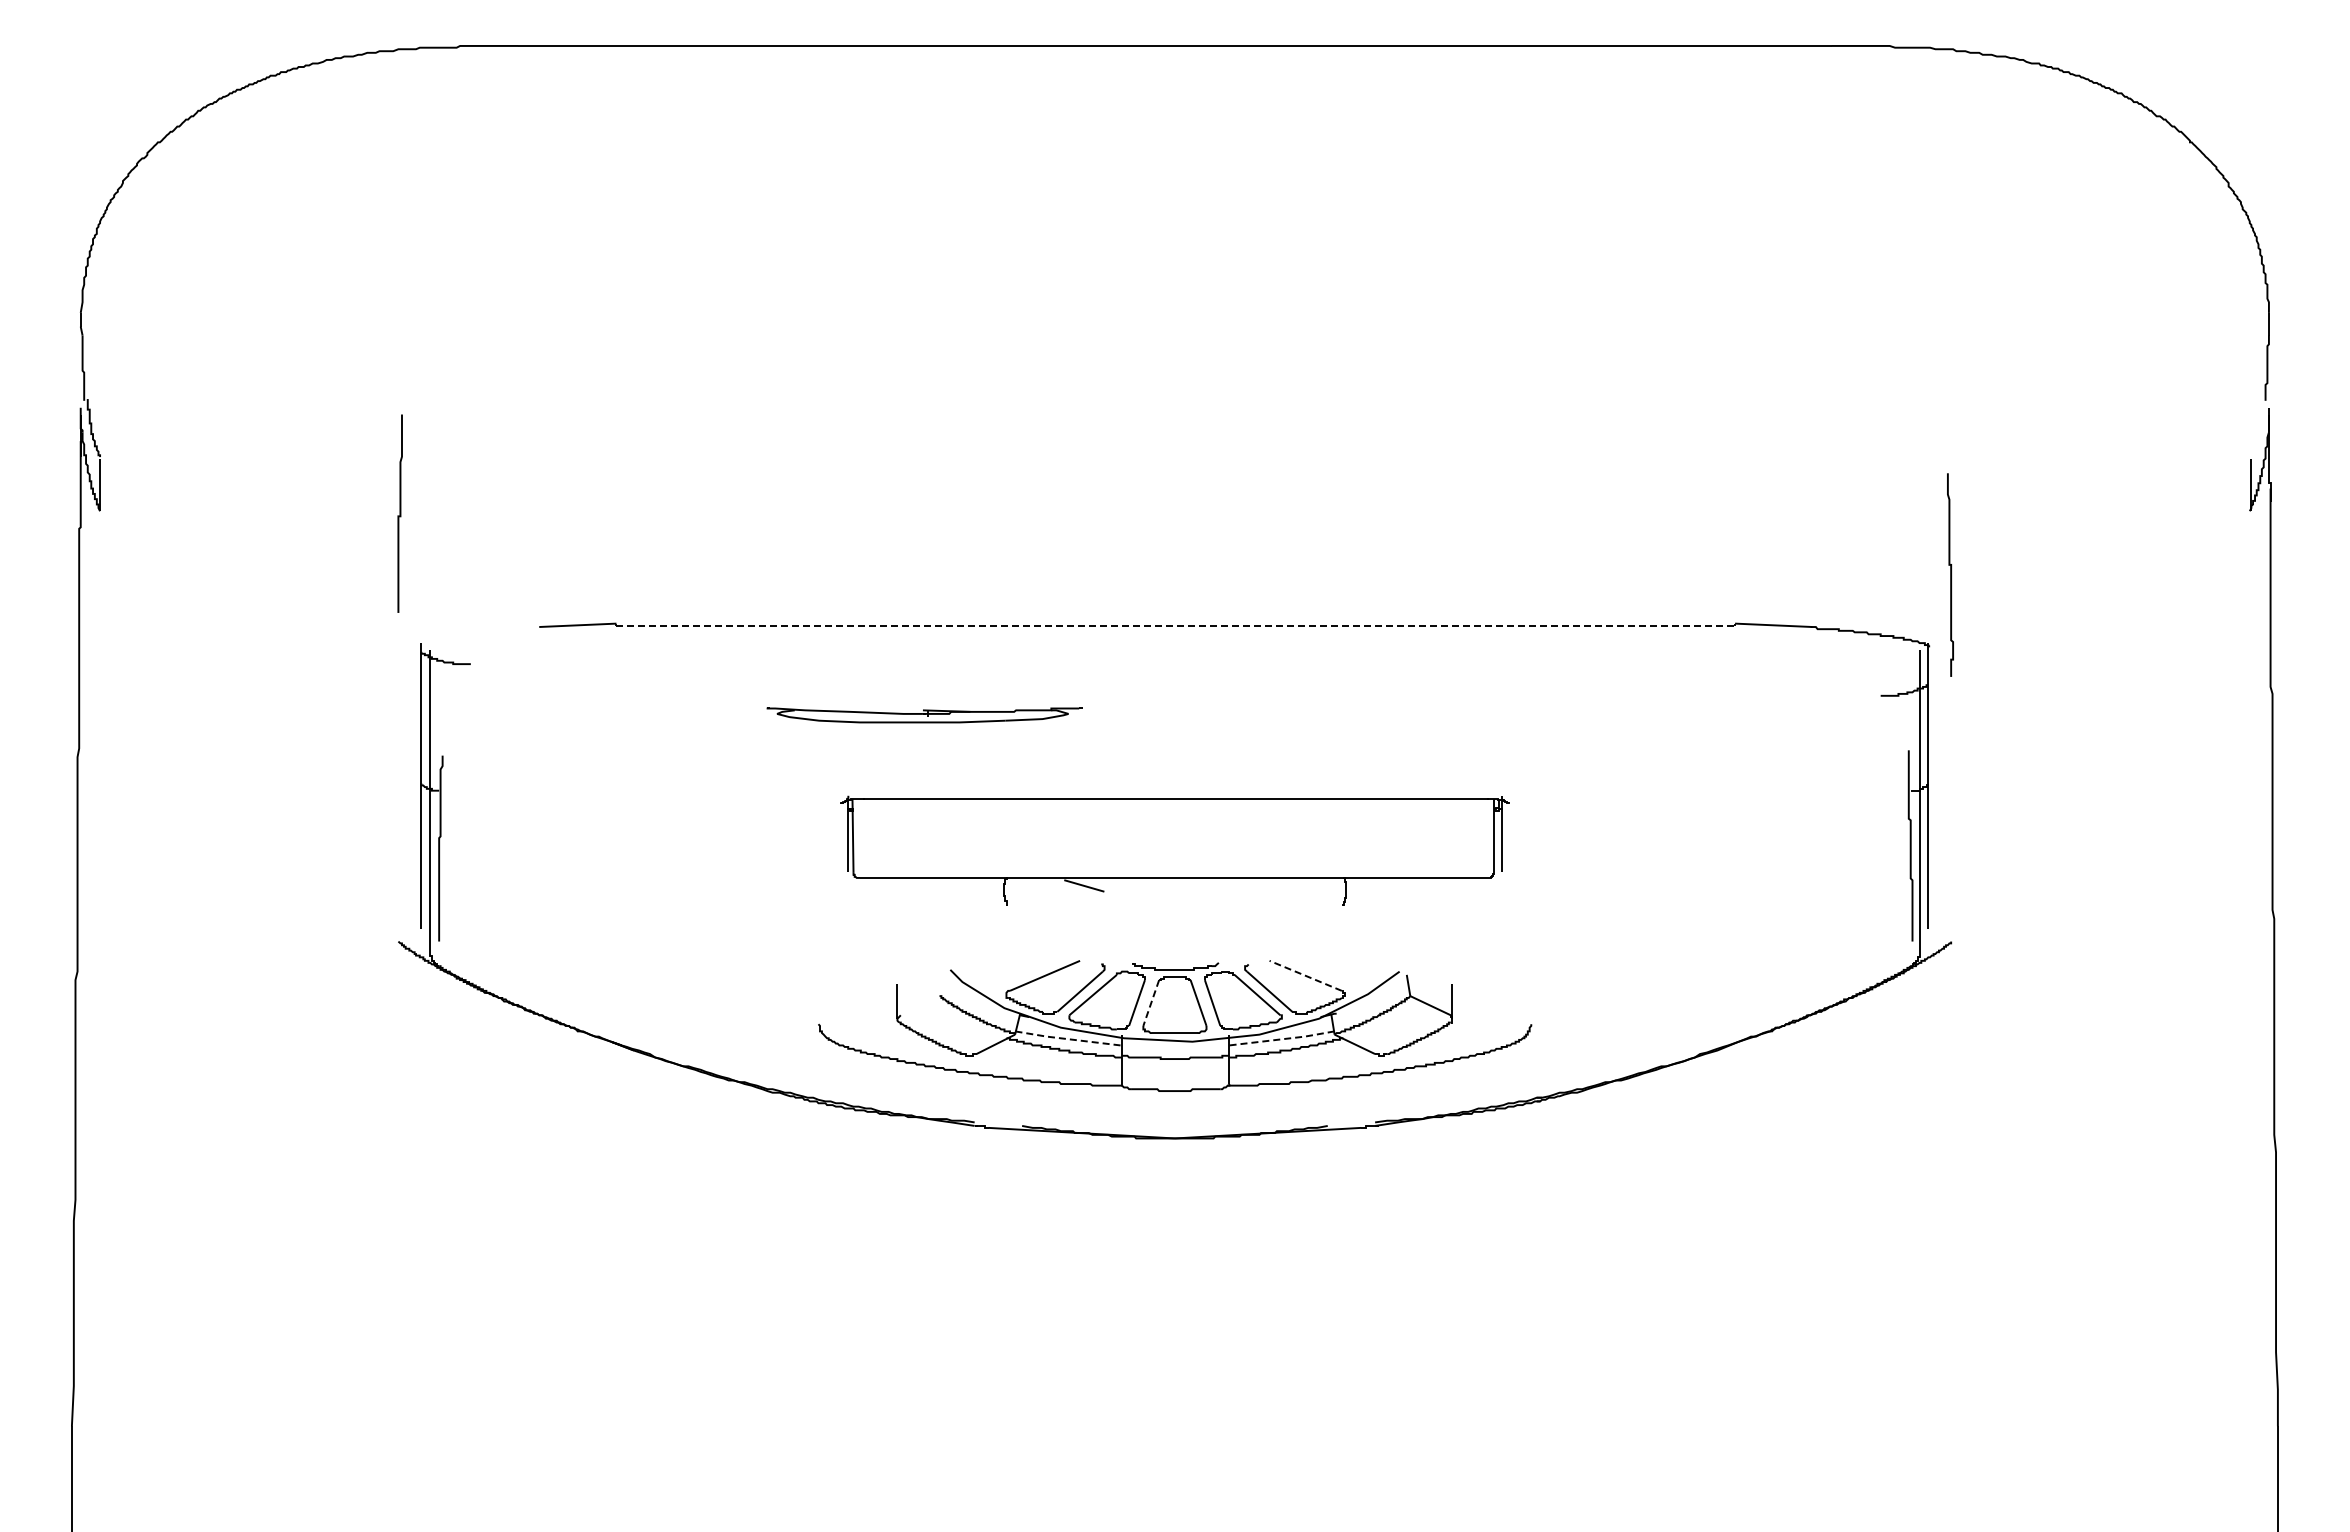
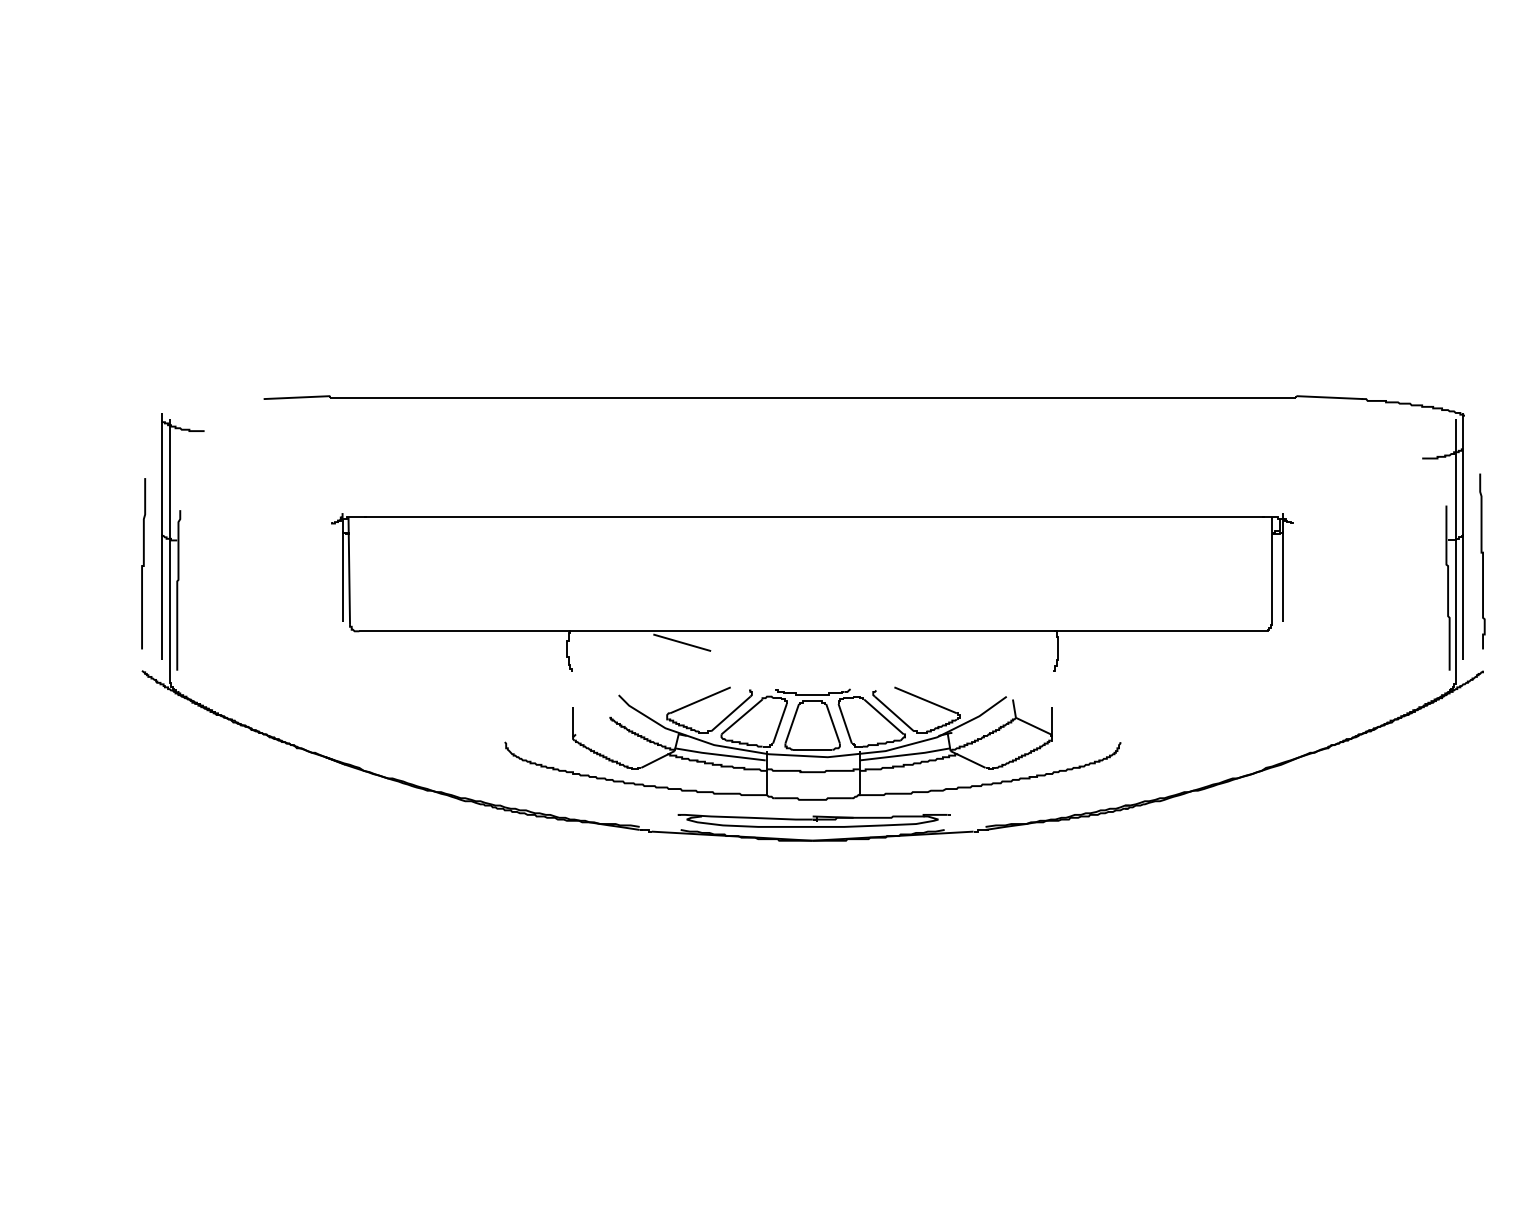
curve: (399, 513) -> (143, 563), moved
curve: (1950, 574) -> (1482, 560), moved
line: (1176, 625) -> (814, 397), dashed -> solid
part: (924, 715) -> (814, 820), moved
part: (1174, 850) -> (812, 592), size x1.67
line: (1305, 975) -> (925, 700), dashed -> solid
line: (1151, 1003) -> (792, 724), dashed -> solid
line: (1066, 1038) -> (719, 754), dashed -> solid
line: (1282, 1039) -> (905, 755), dashed -> solid

